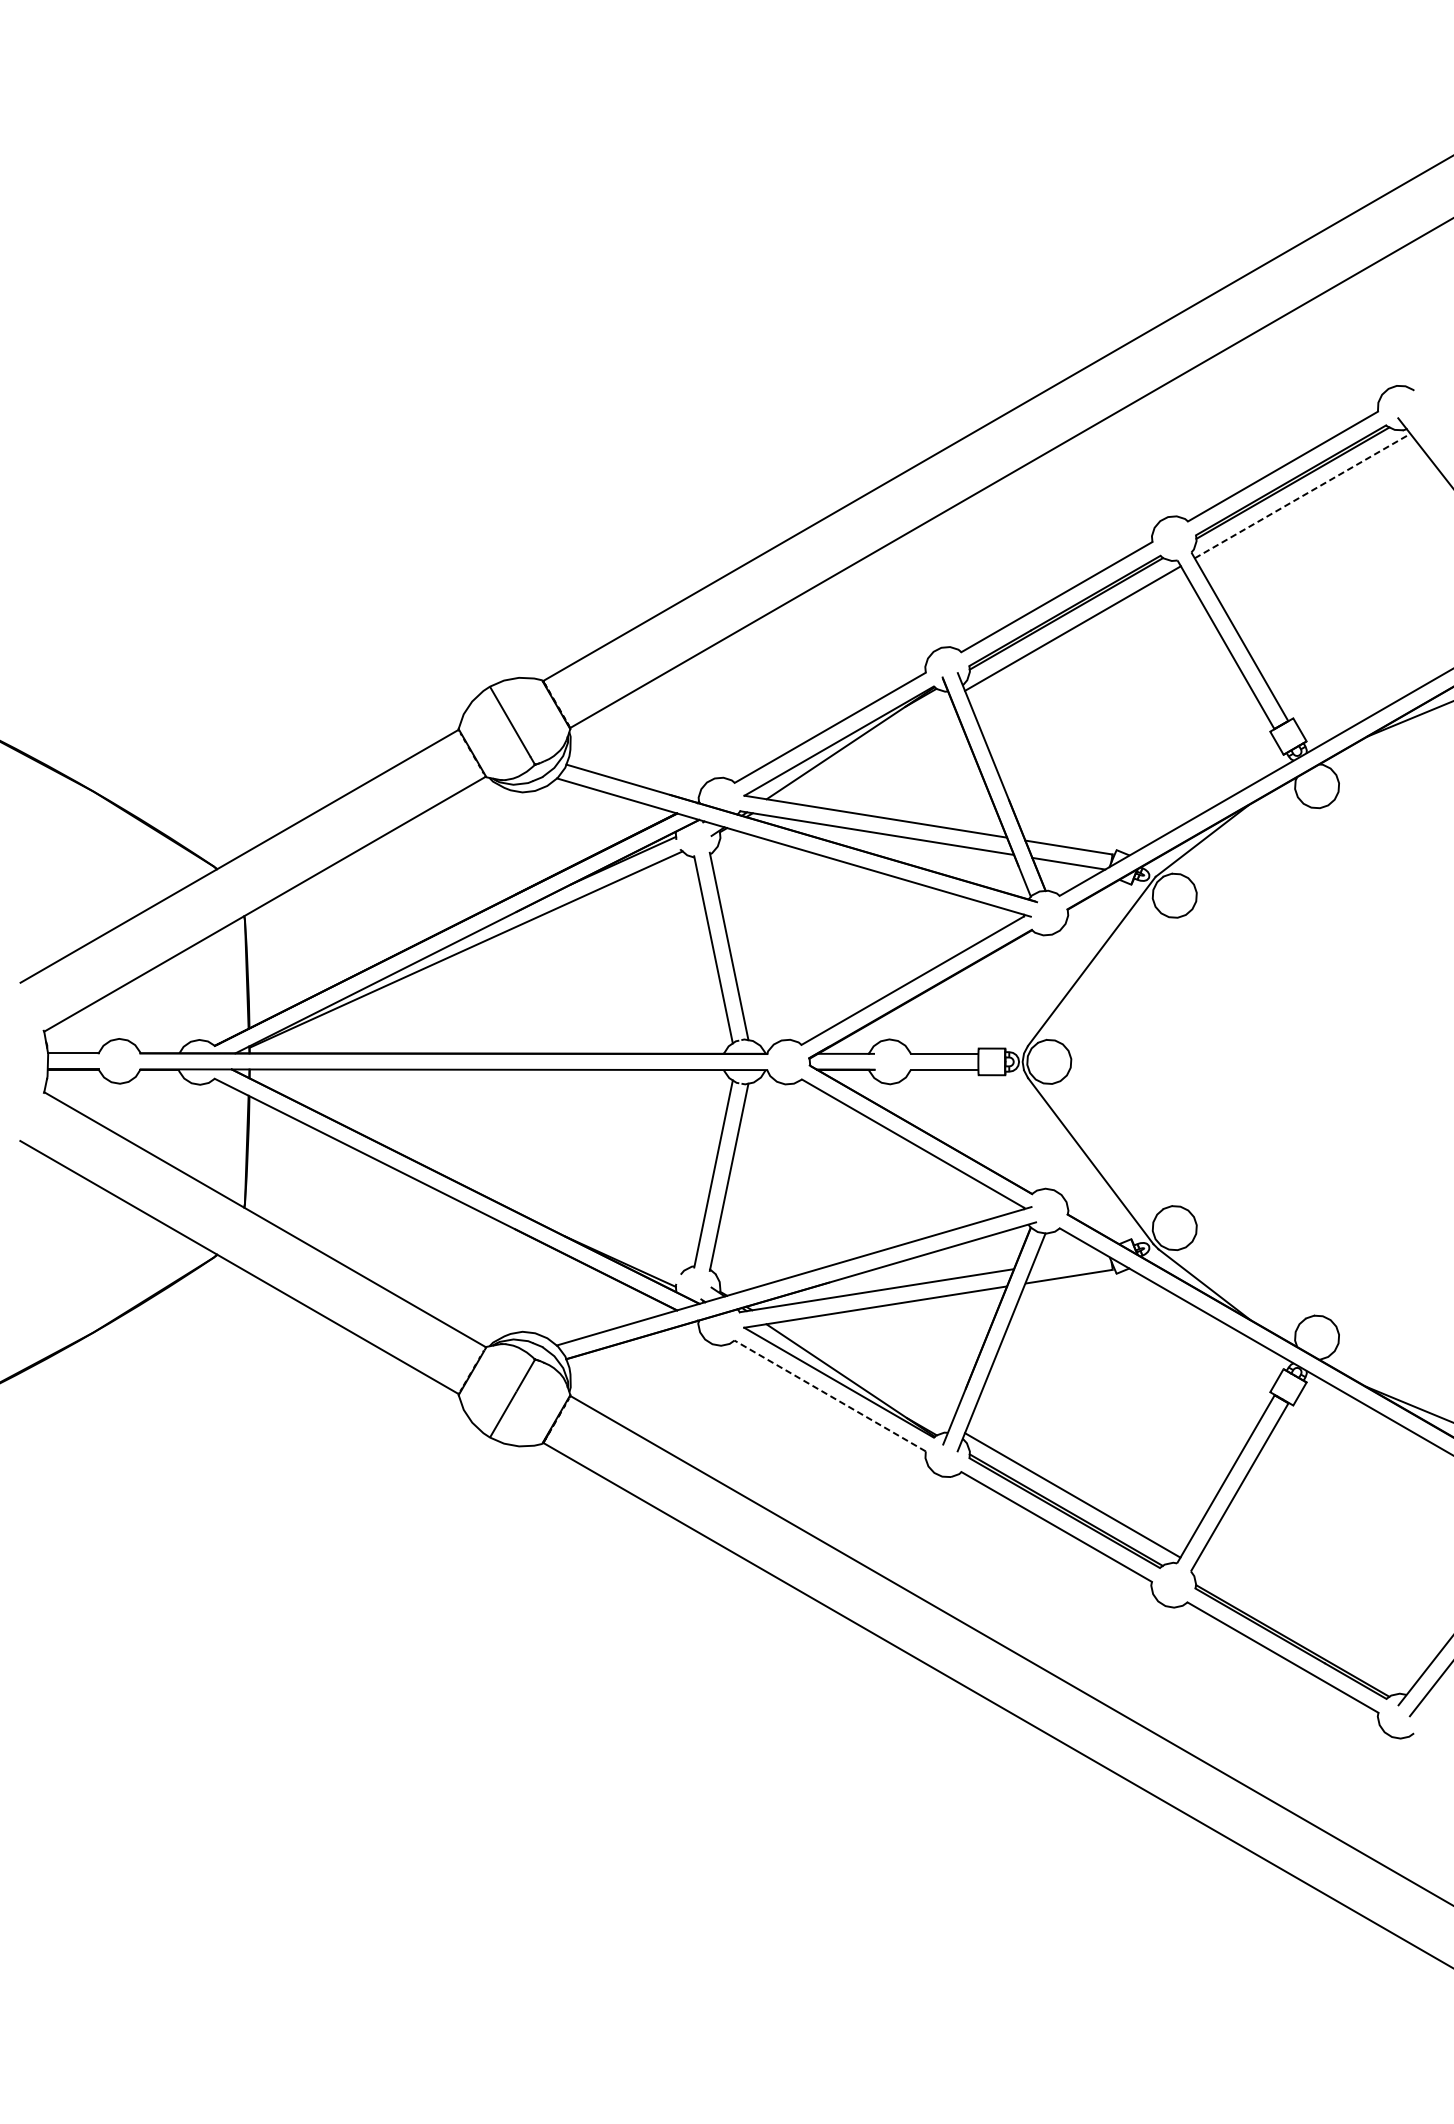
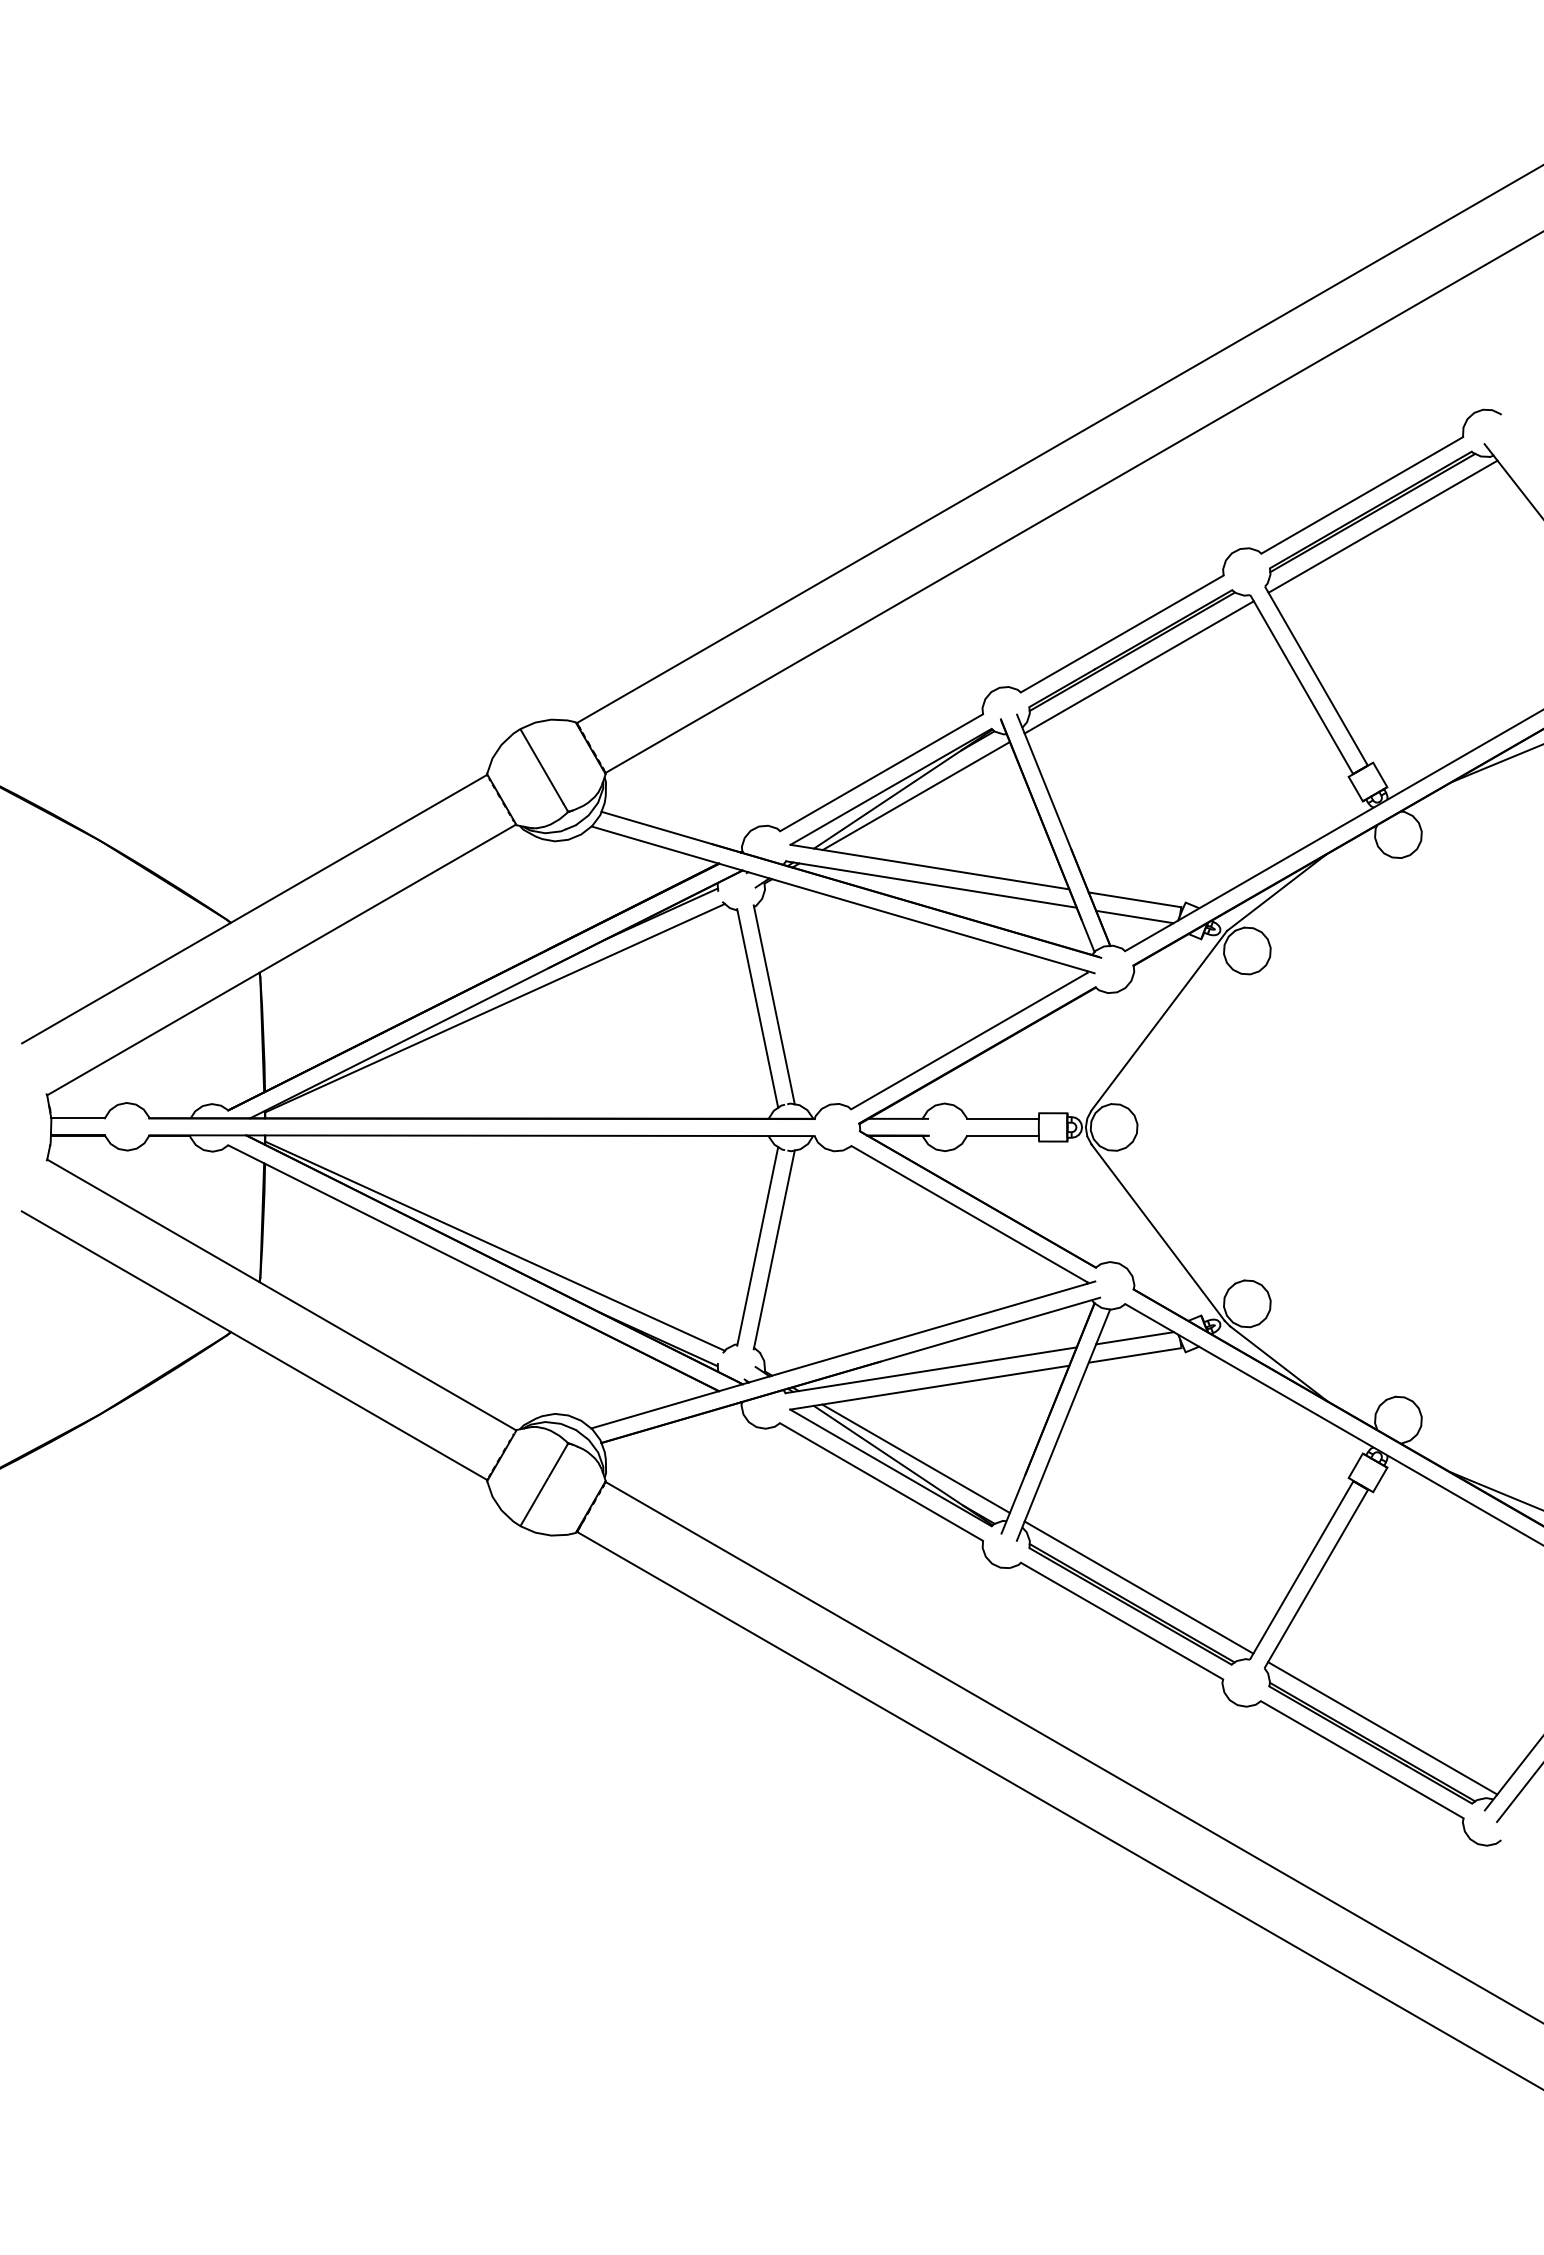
line: (1303, 495) -> (1383, 526), dashed -> solid
line: (862, 750) -> (915, 796), added
line: (465, 1173) -> (494, 1245), added
line: (1068, 1260) -> (1134, 1338), added
line: (862, 1373) -> (915, 1458), added
line: (830, 1395) -> (881, 1481), dashed -> solid
line: (1302, 1628) -> (1382, 1728), added

